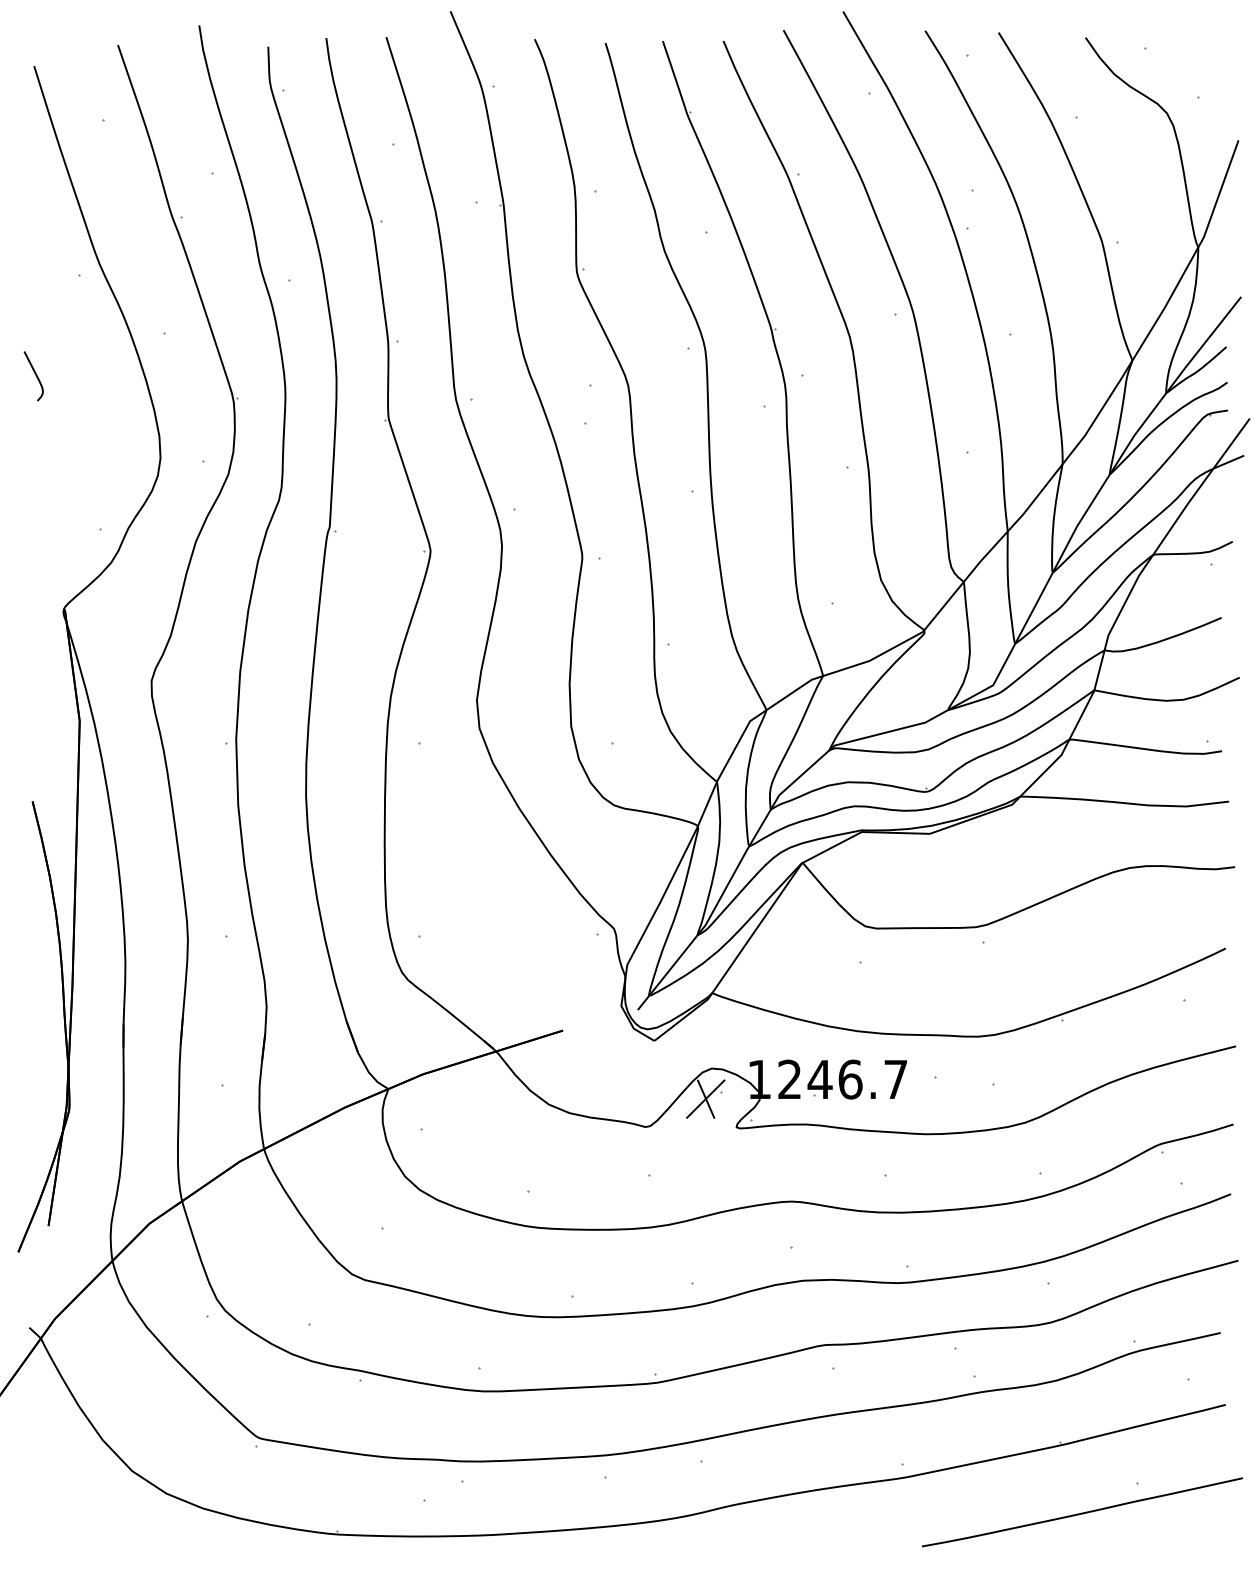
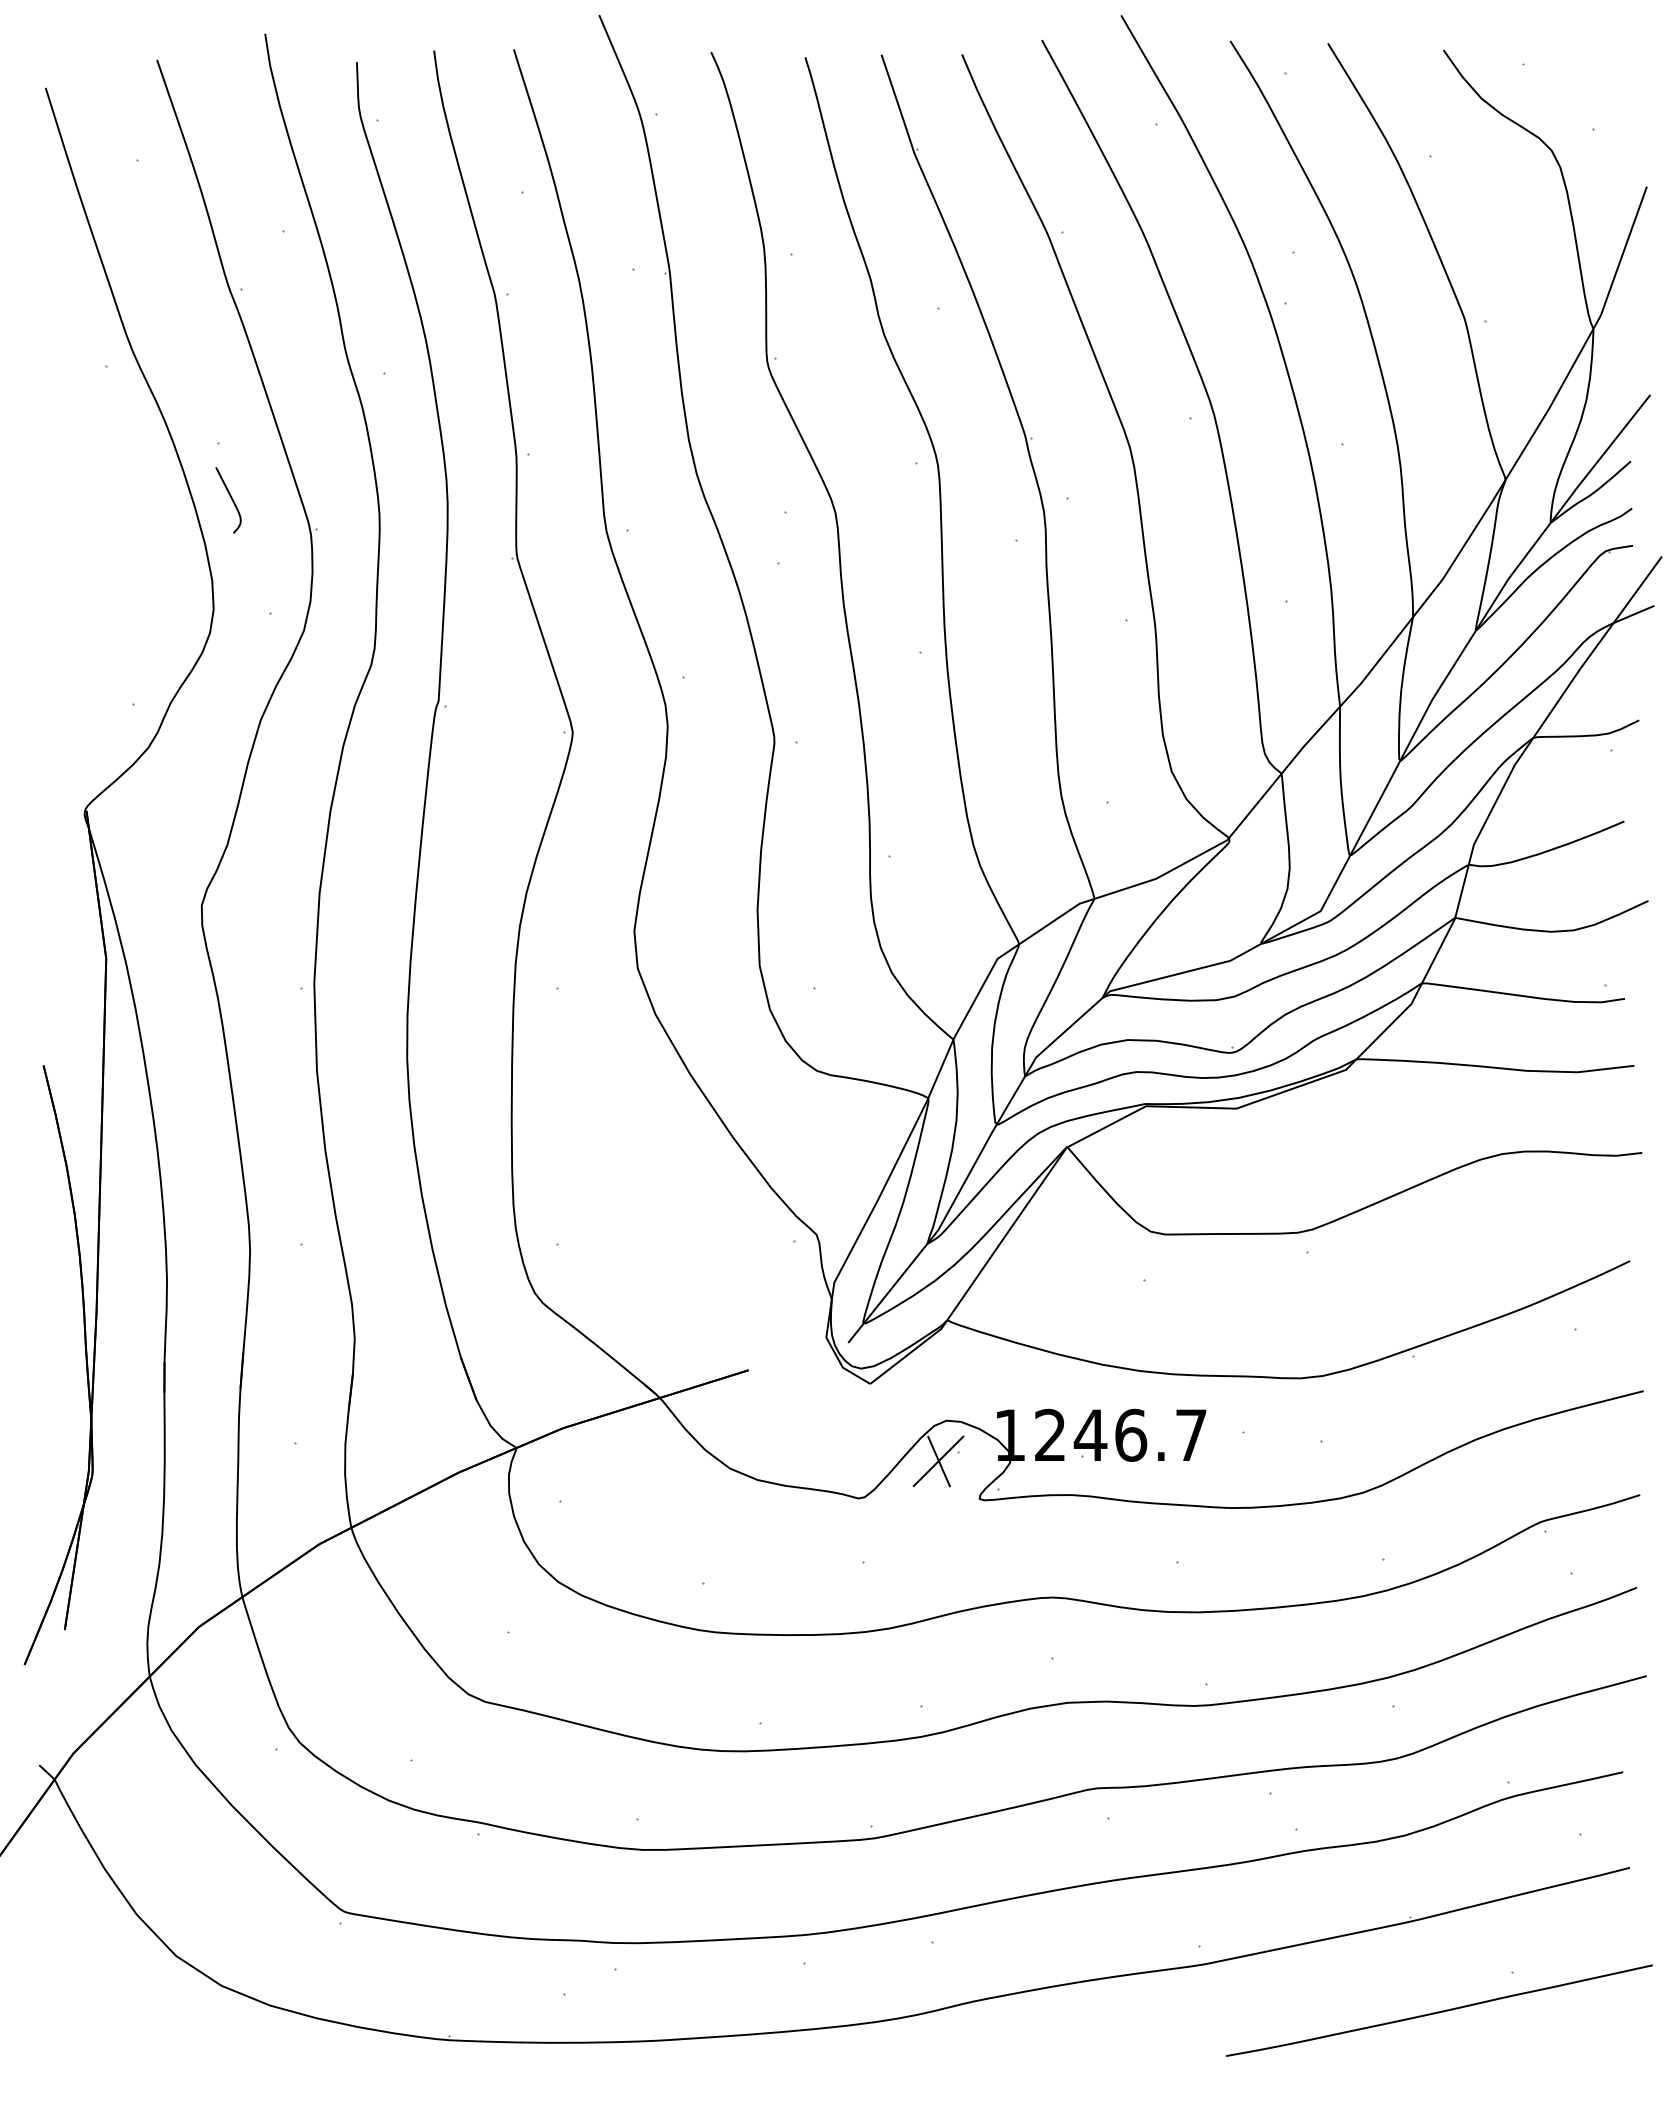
curve: (35, 375) -> (230, 499), moved

